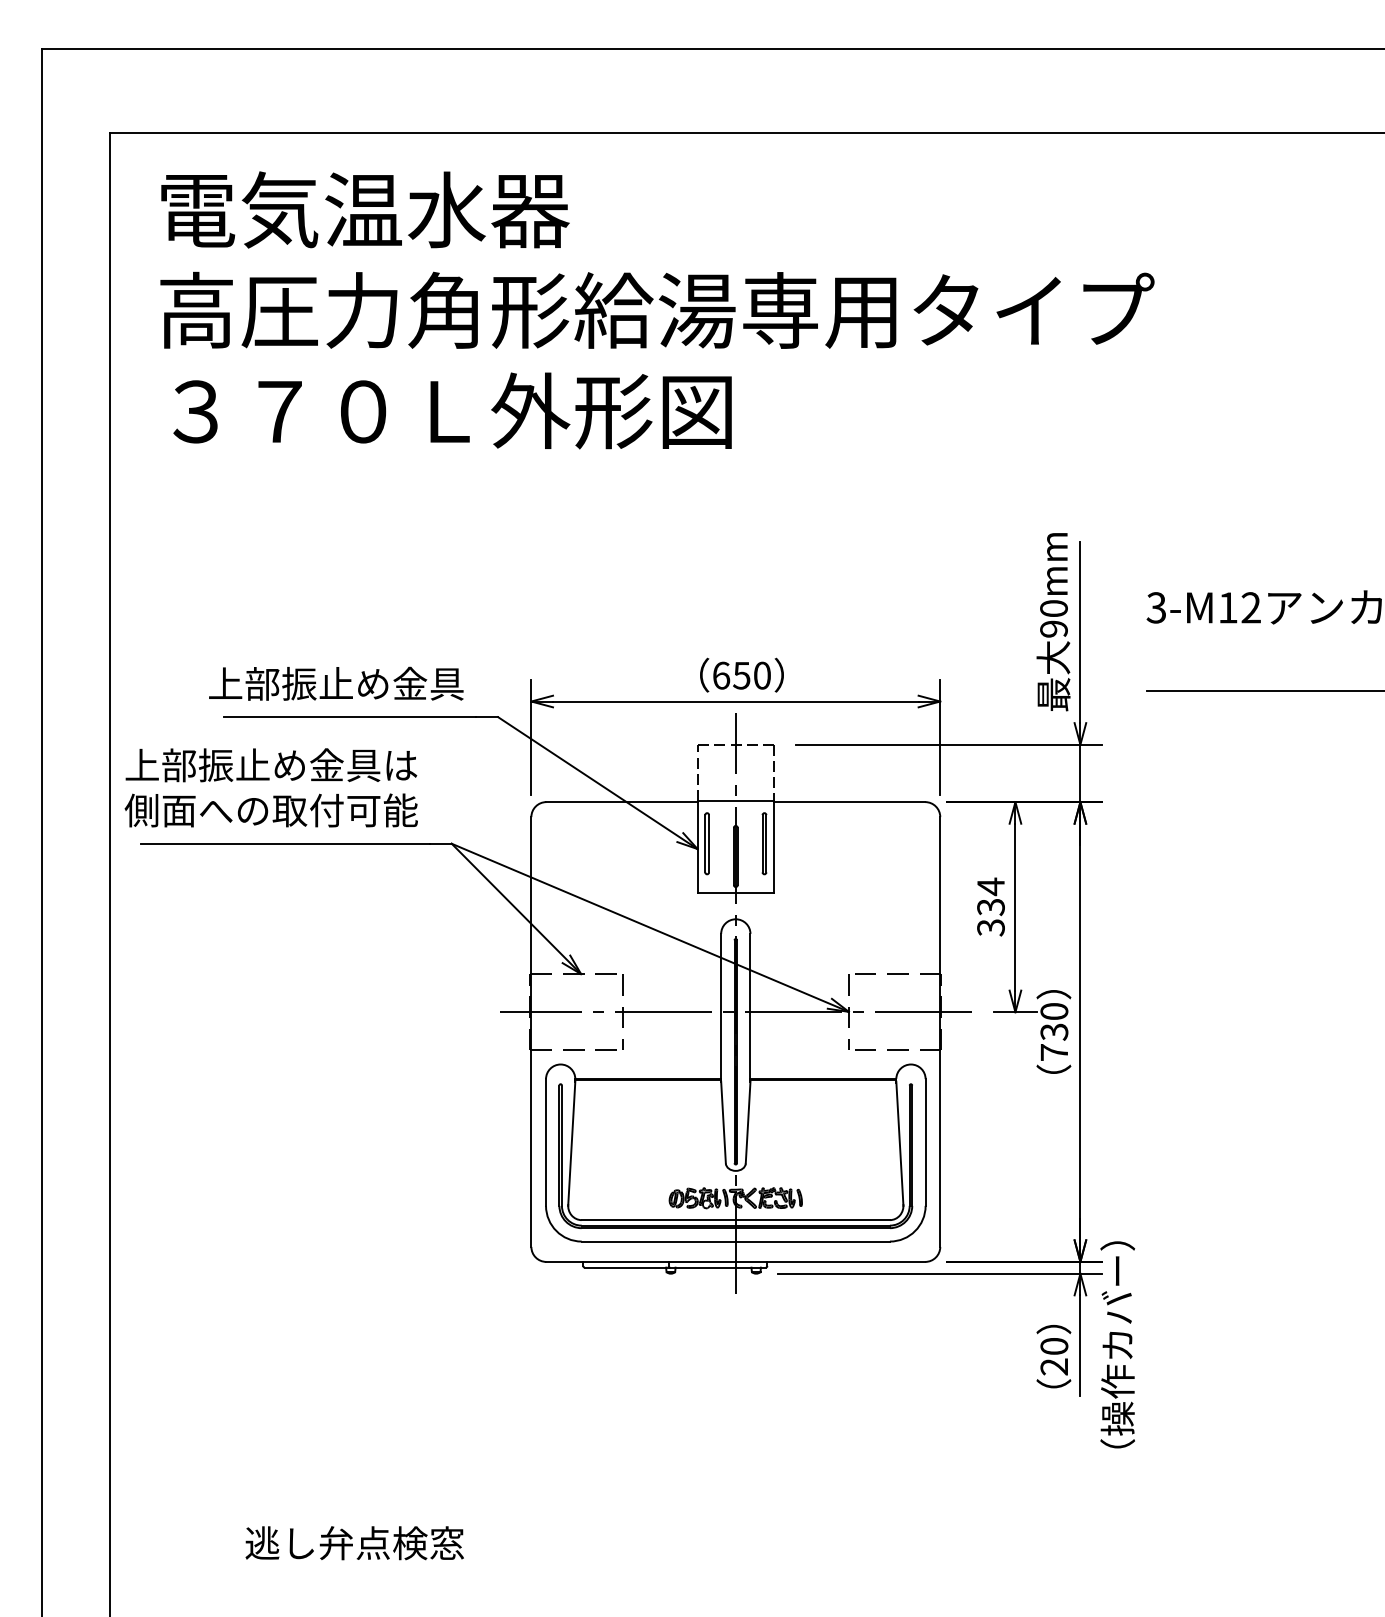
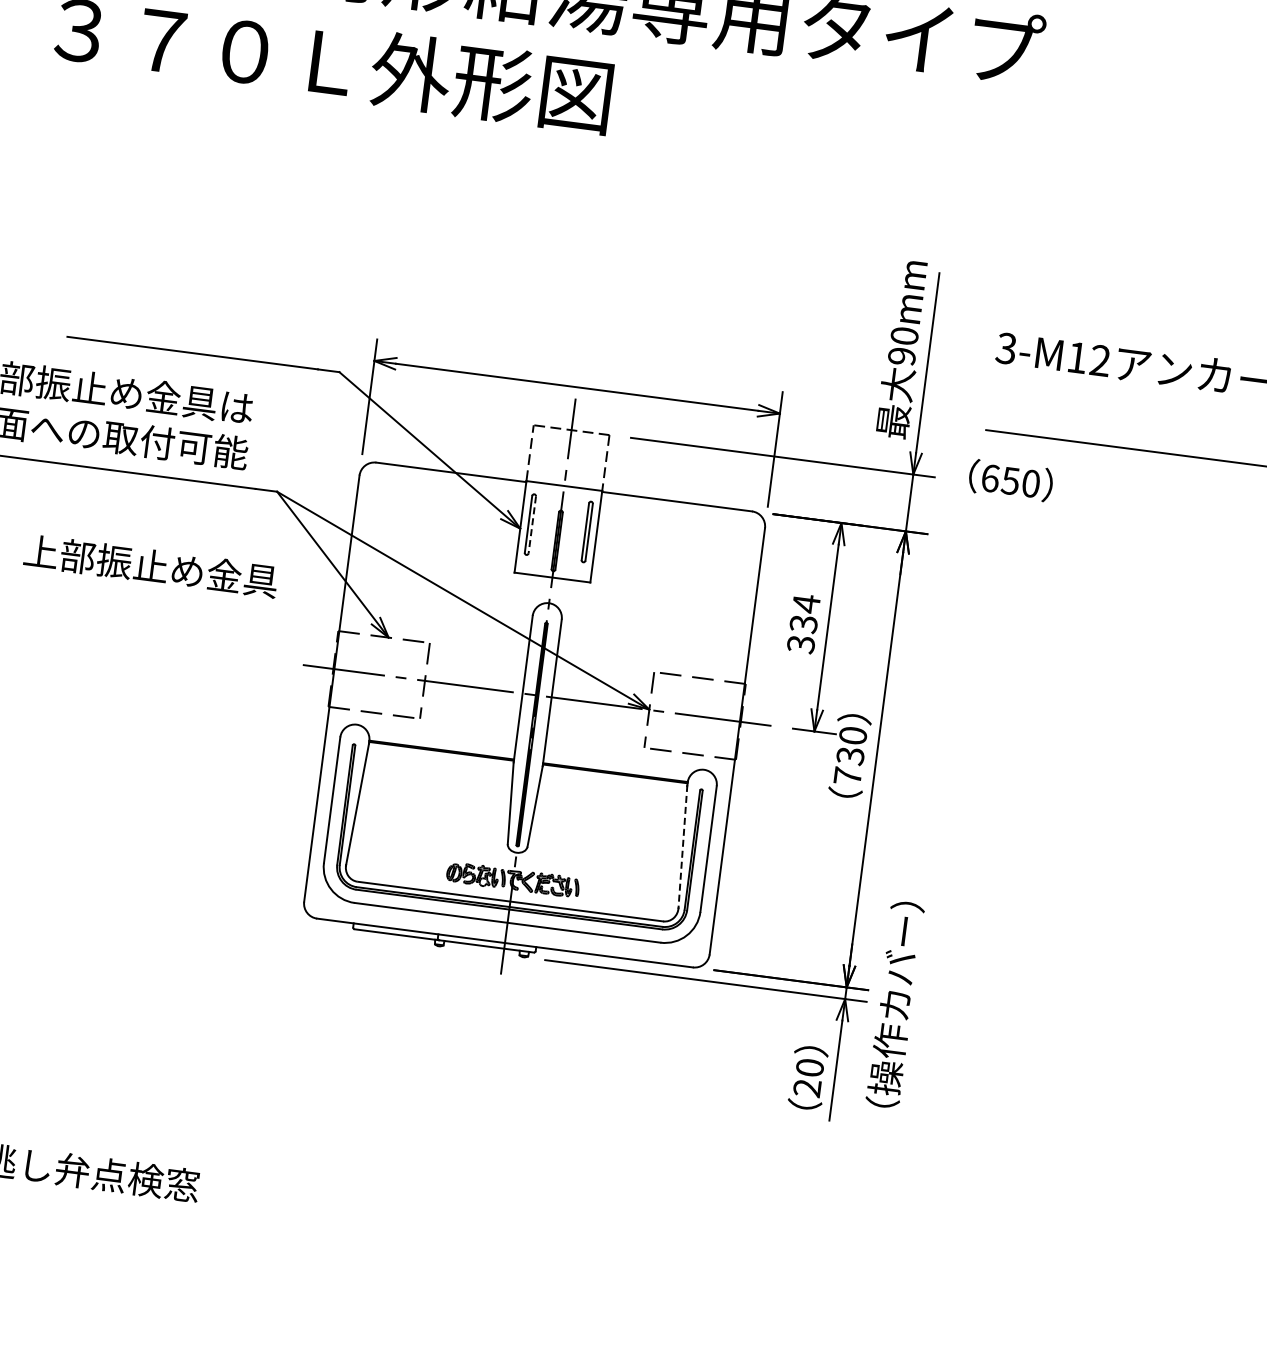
text: (741, 674) -> (1010, 479), moved
text: (336, 683) -> (151, 565), moved
line: (709, 843) -> (532, 524), solid -> dashed
line: (899, 1144) -> (682, 847), solid -> dashed
text: (1117, 1344) -> (895, 1004), moved

